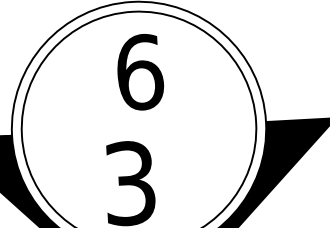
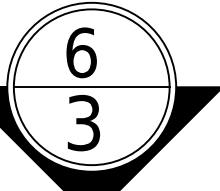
text: (140, 71) -> (81, 52), moved
line: (138, 129) -> (91, 87), added

